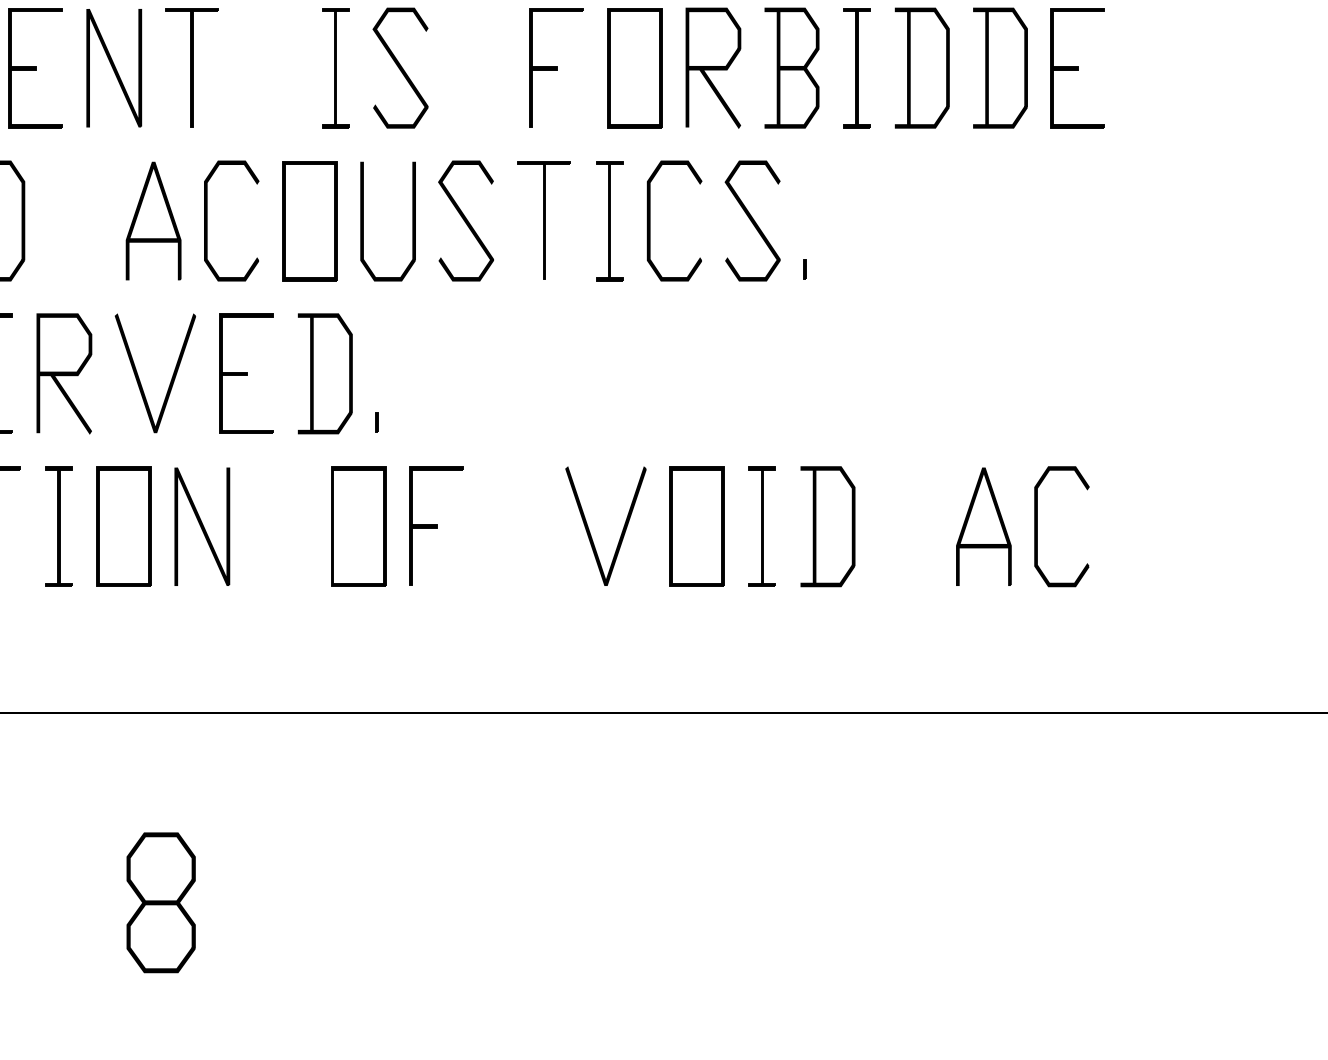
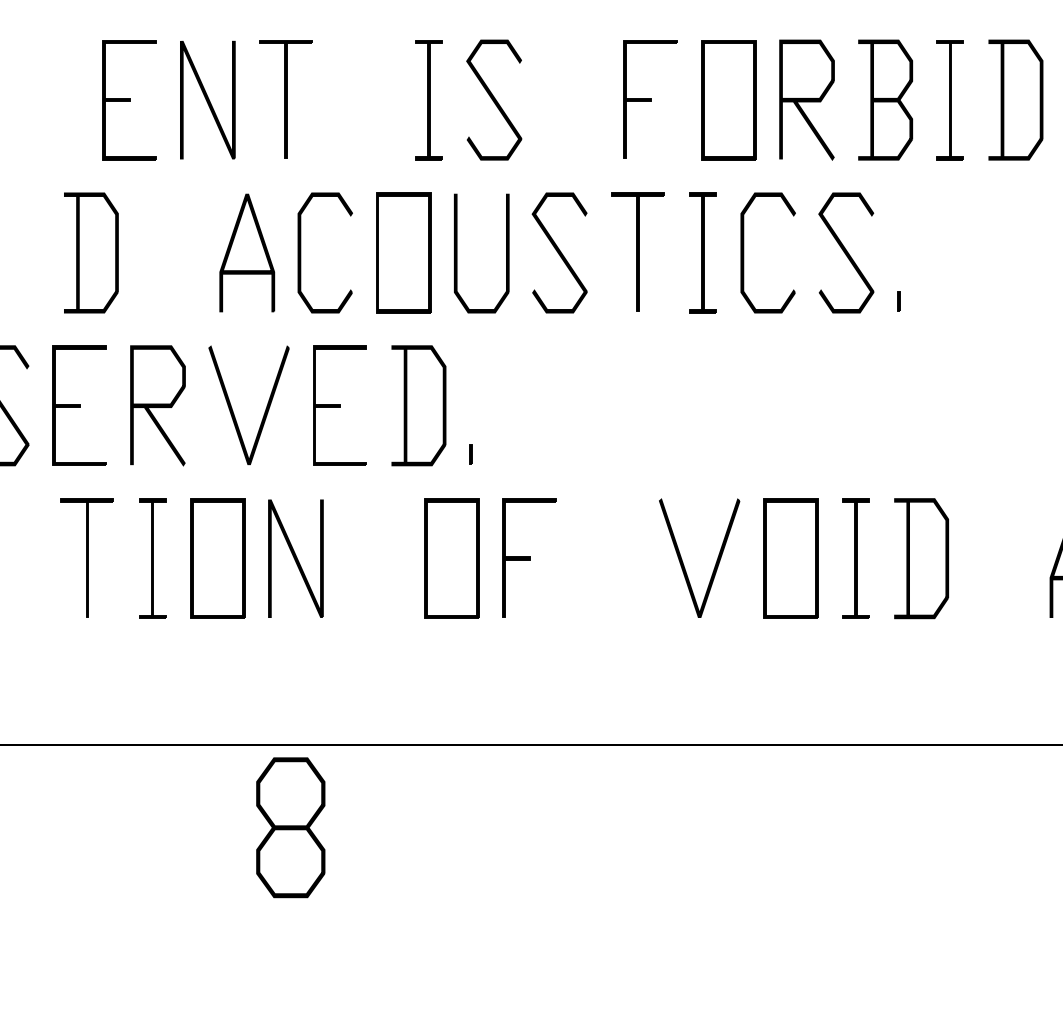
part: (160, 902) -> (290, 827), moved

